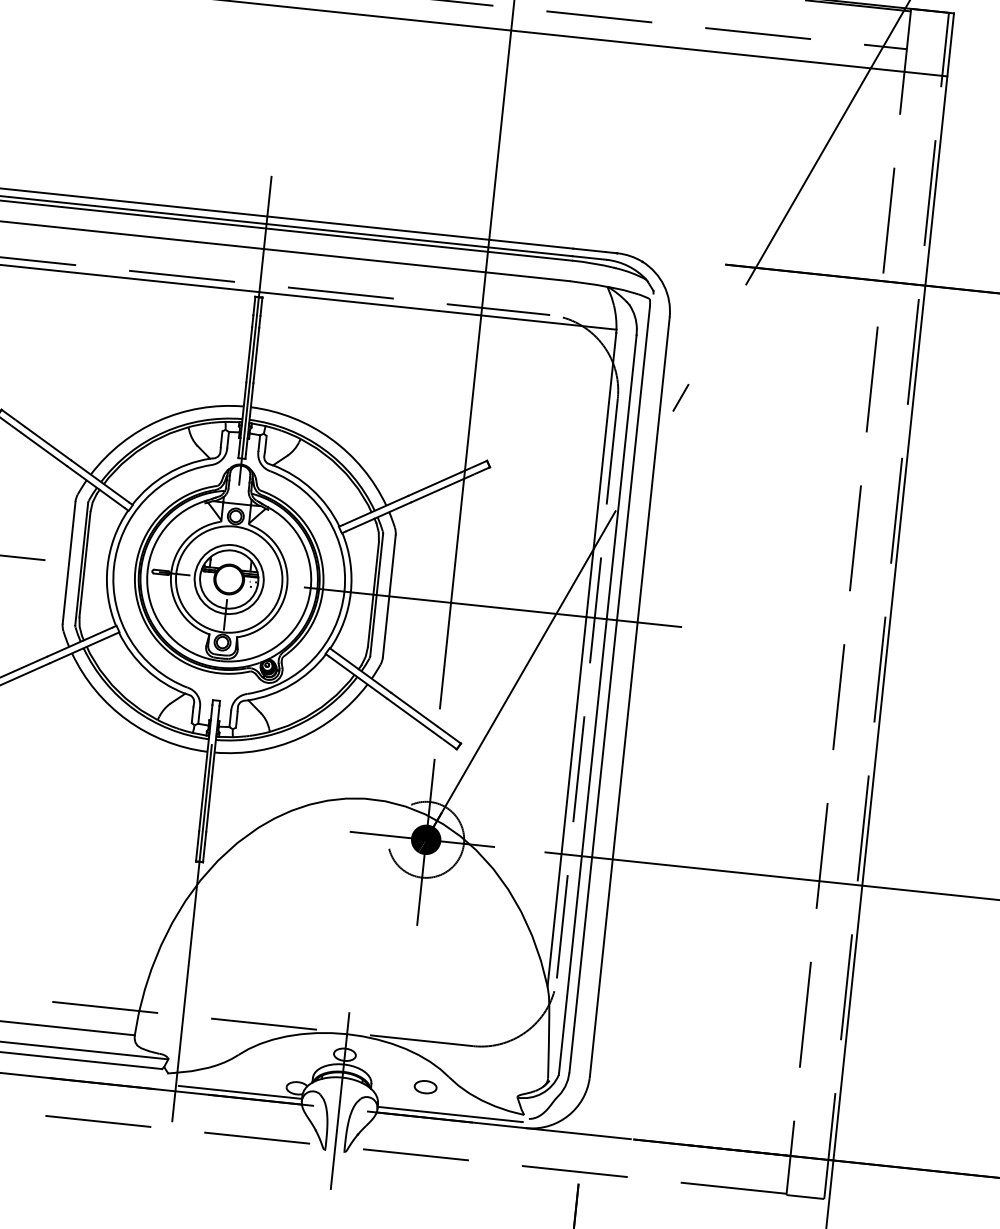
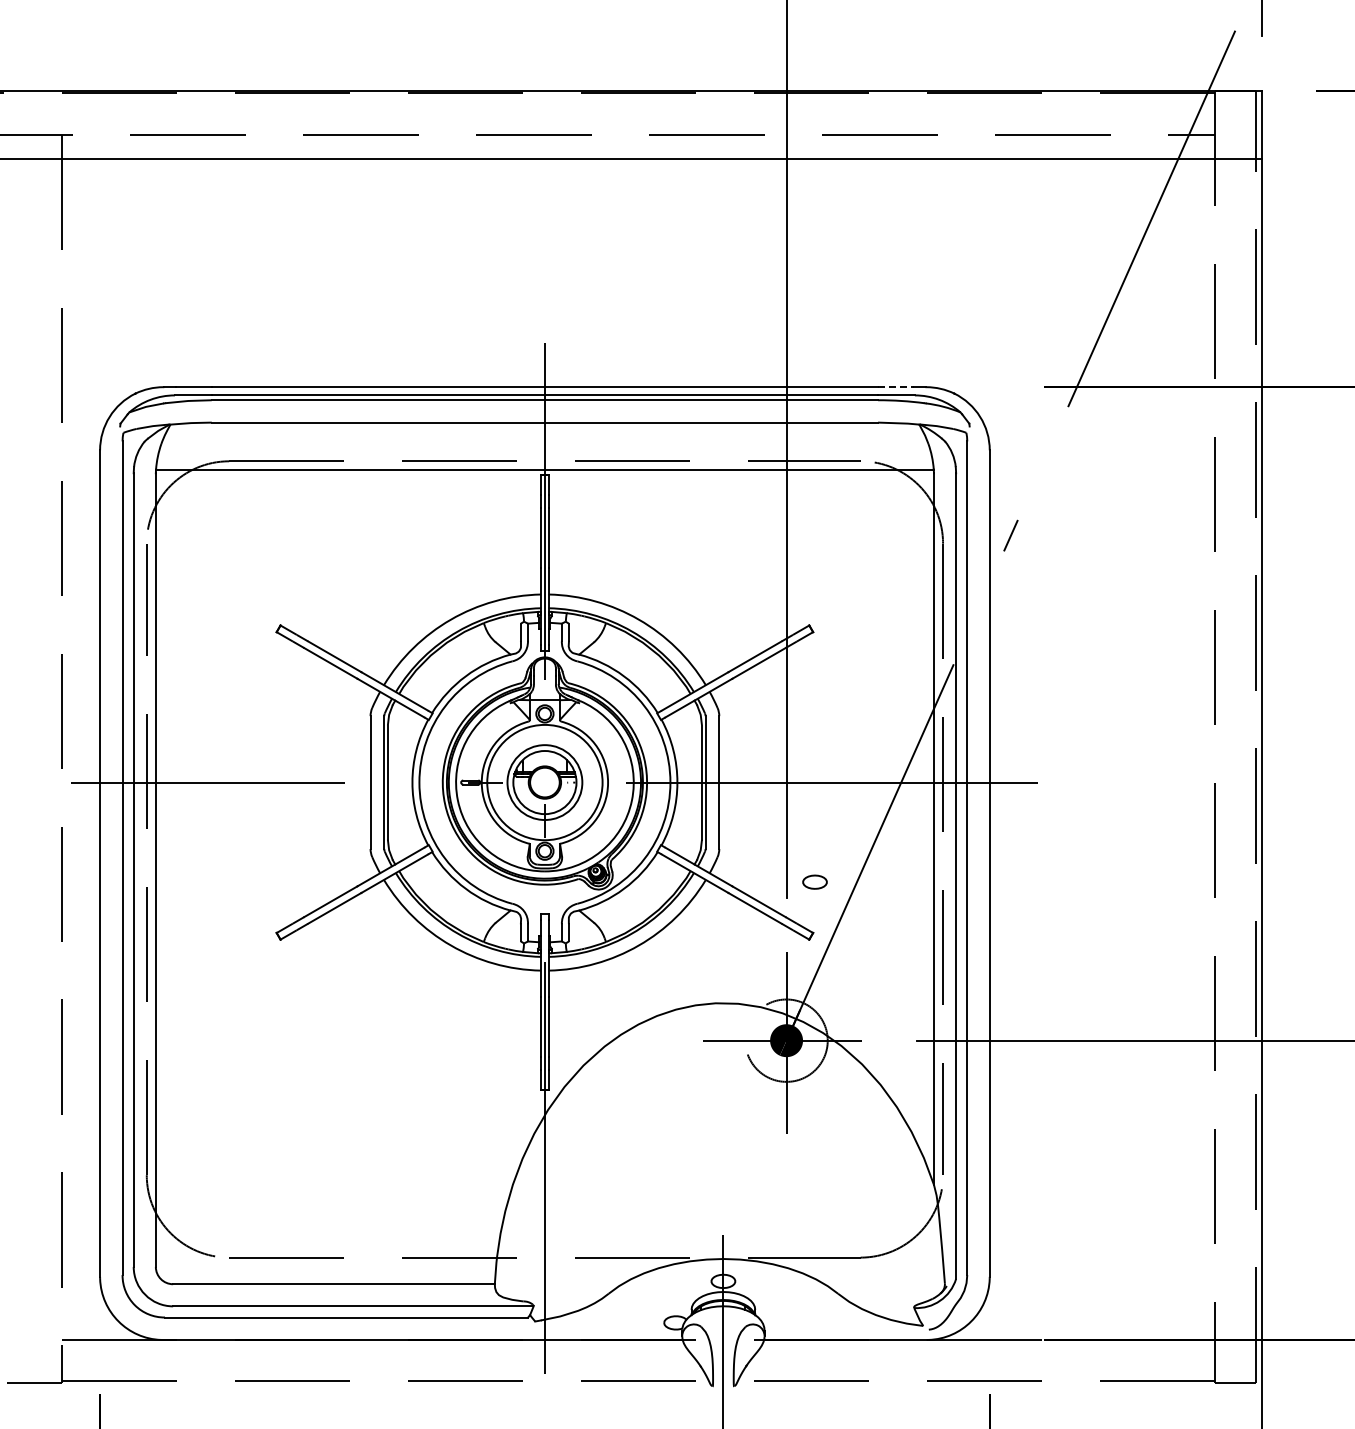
line: (589, 250) -> (895, 387), solid -> dashed
part: (425, 1086) -> (814, 881), moved
line: (239, 1092) -> (614, 1333), removed
line: (450, 1114) -> (843, 1333), removed

